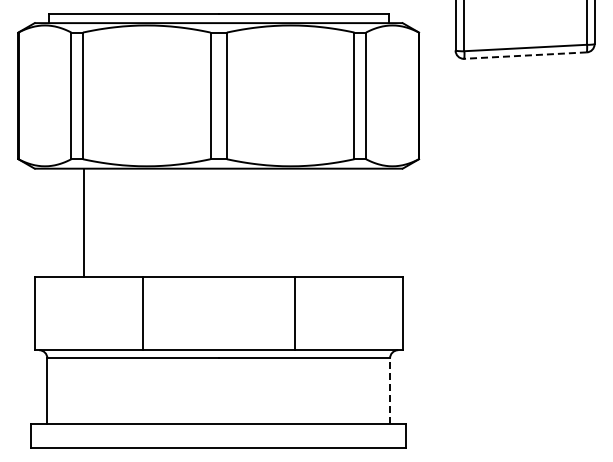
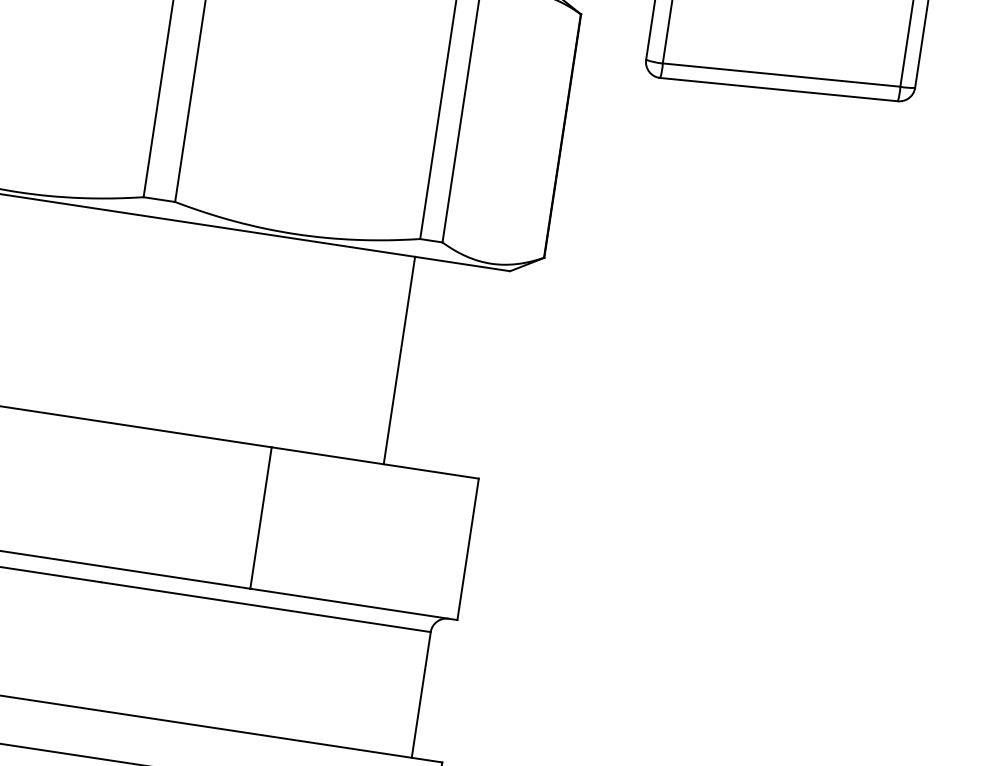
line: (525, 55) -> (779, 89), dashed -> solid
line: (353, 222) -> (399, 360), added
line: (390, 391) -> (421, 695), dashed -> solid

